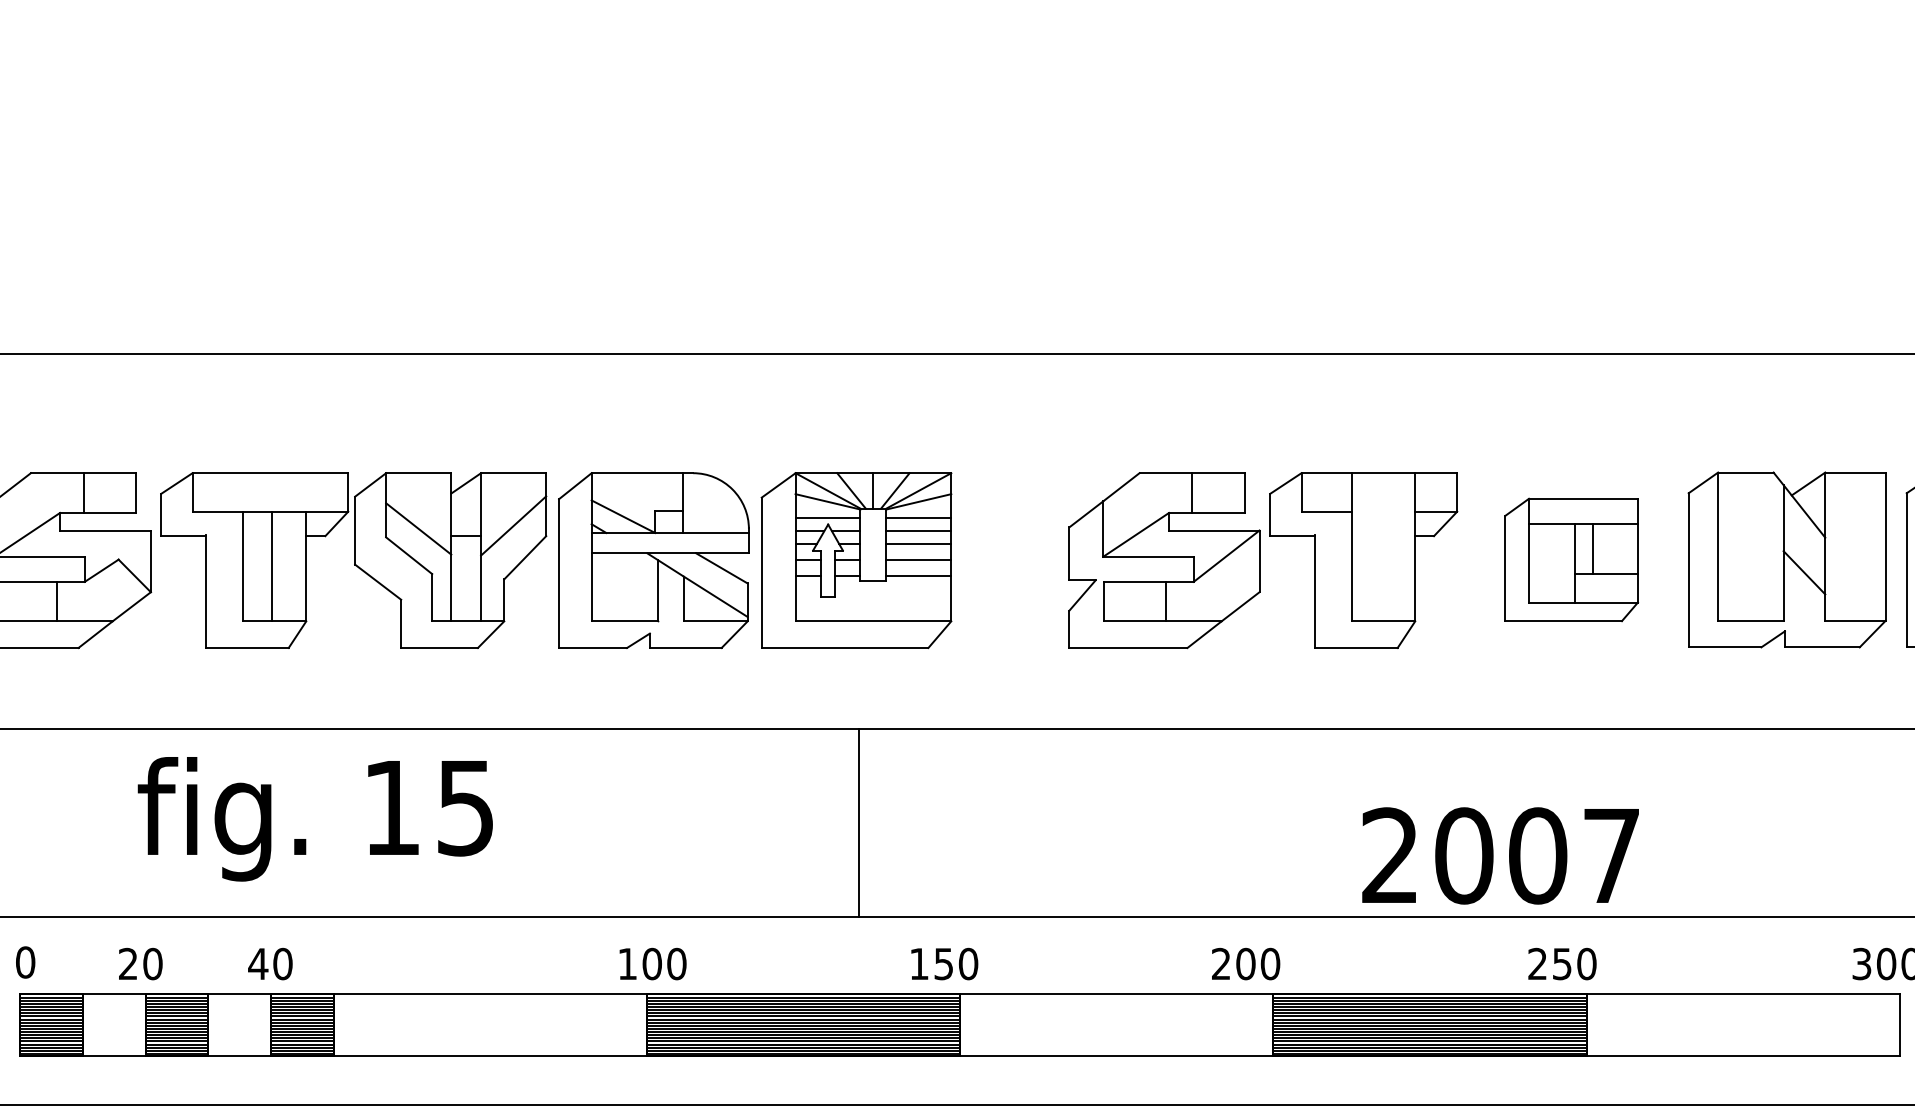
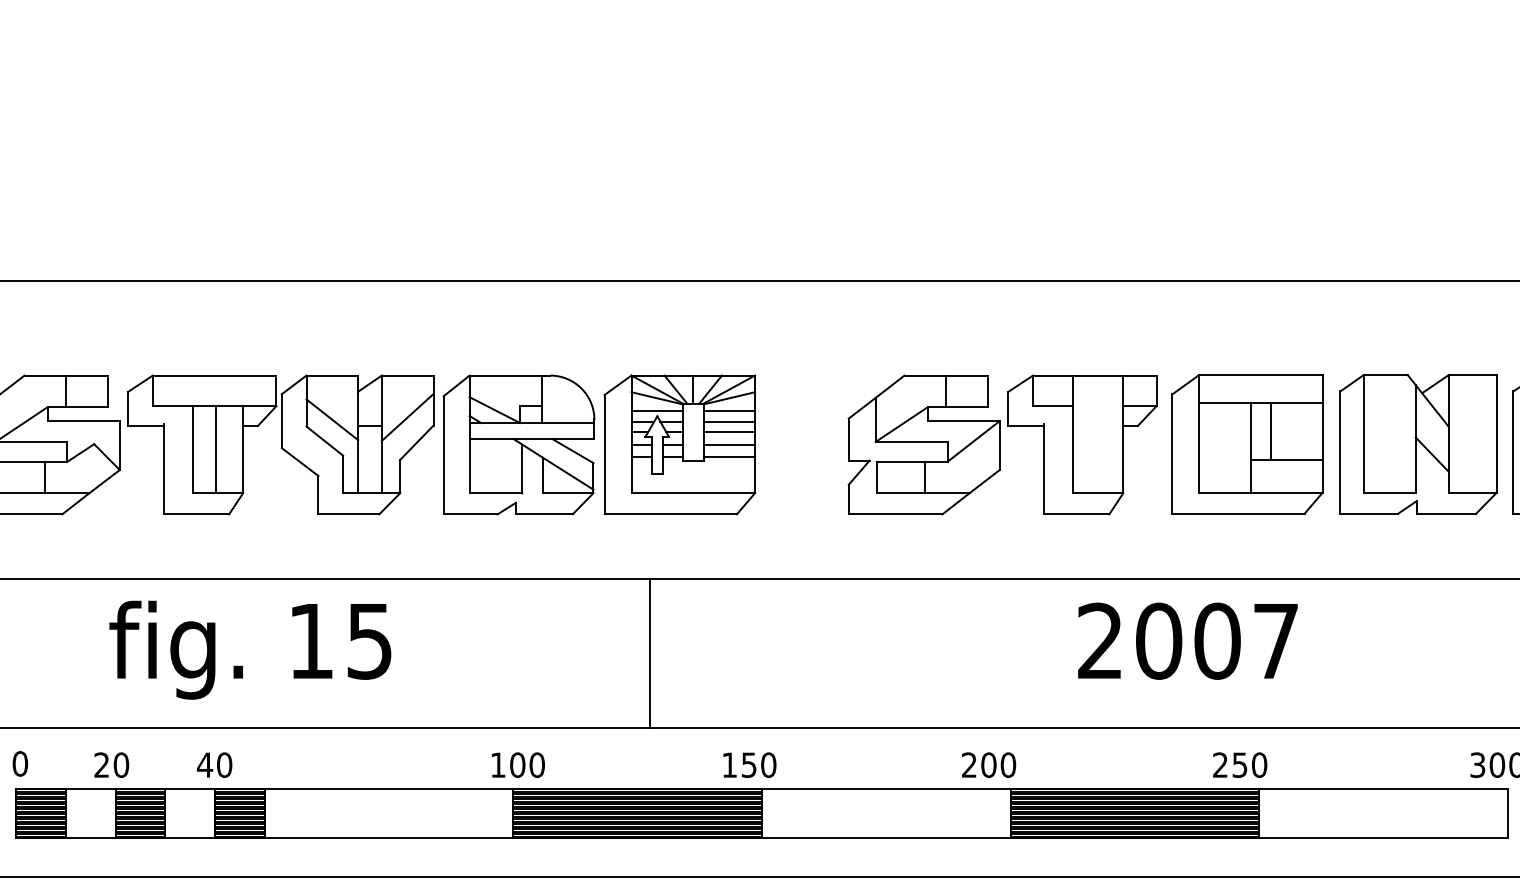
part: (1571, 559) -> (1247, 444), size x1.43
line: (859, 823) -> (650, 653), moved
text: (1500, 855) -> (1187, 640), moved

